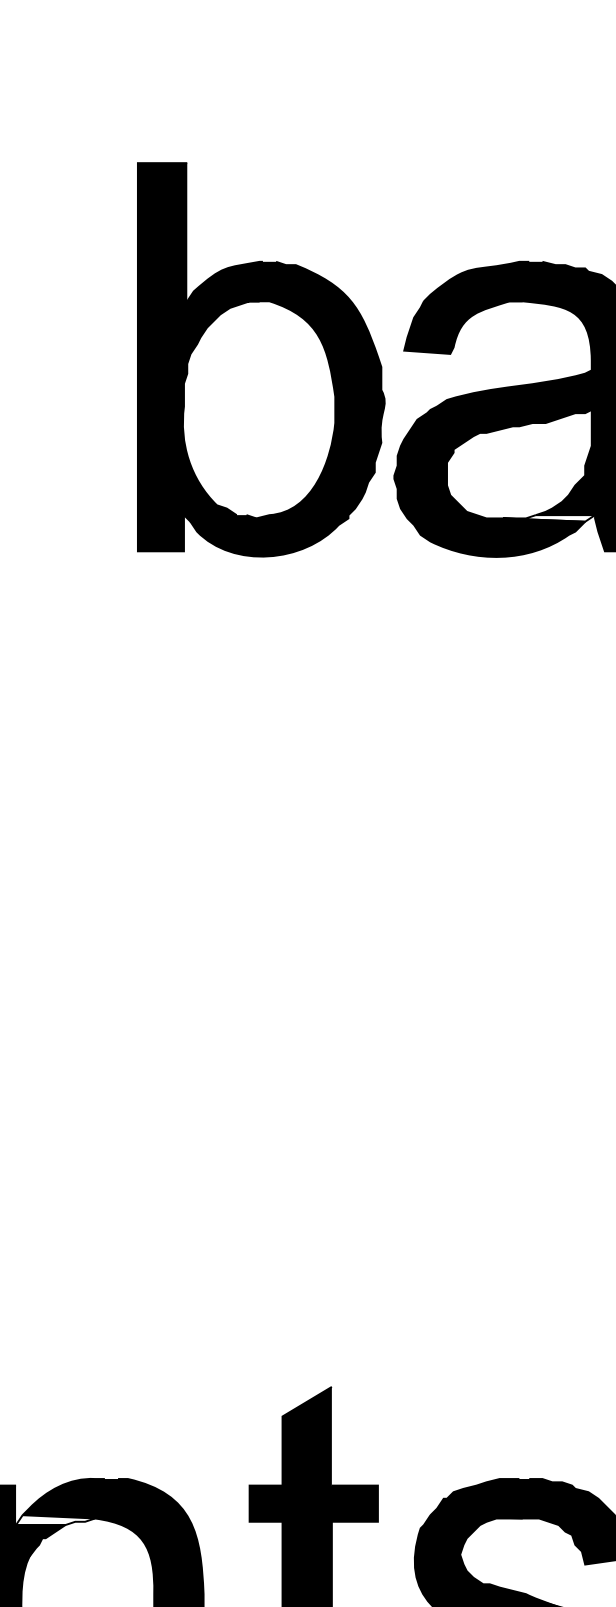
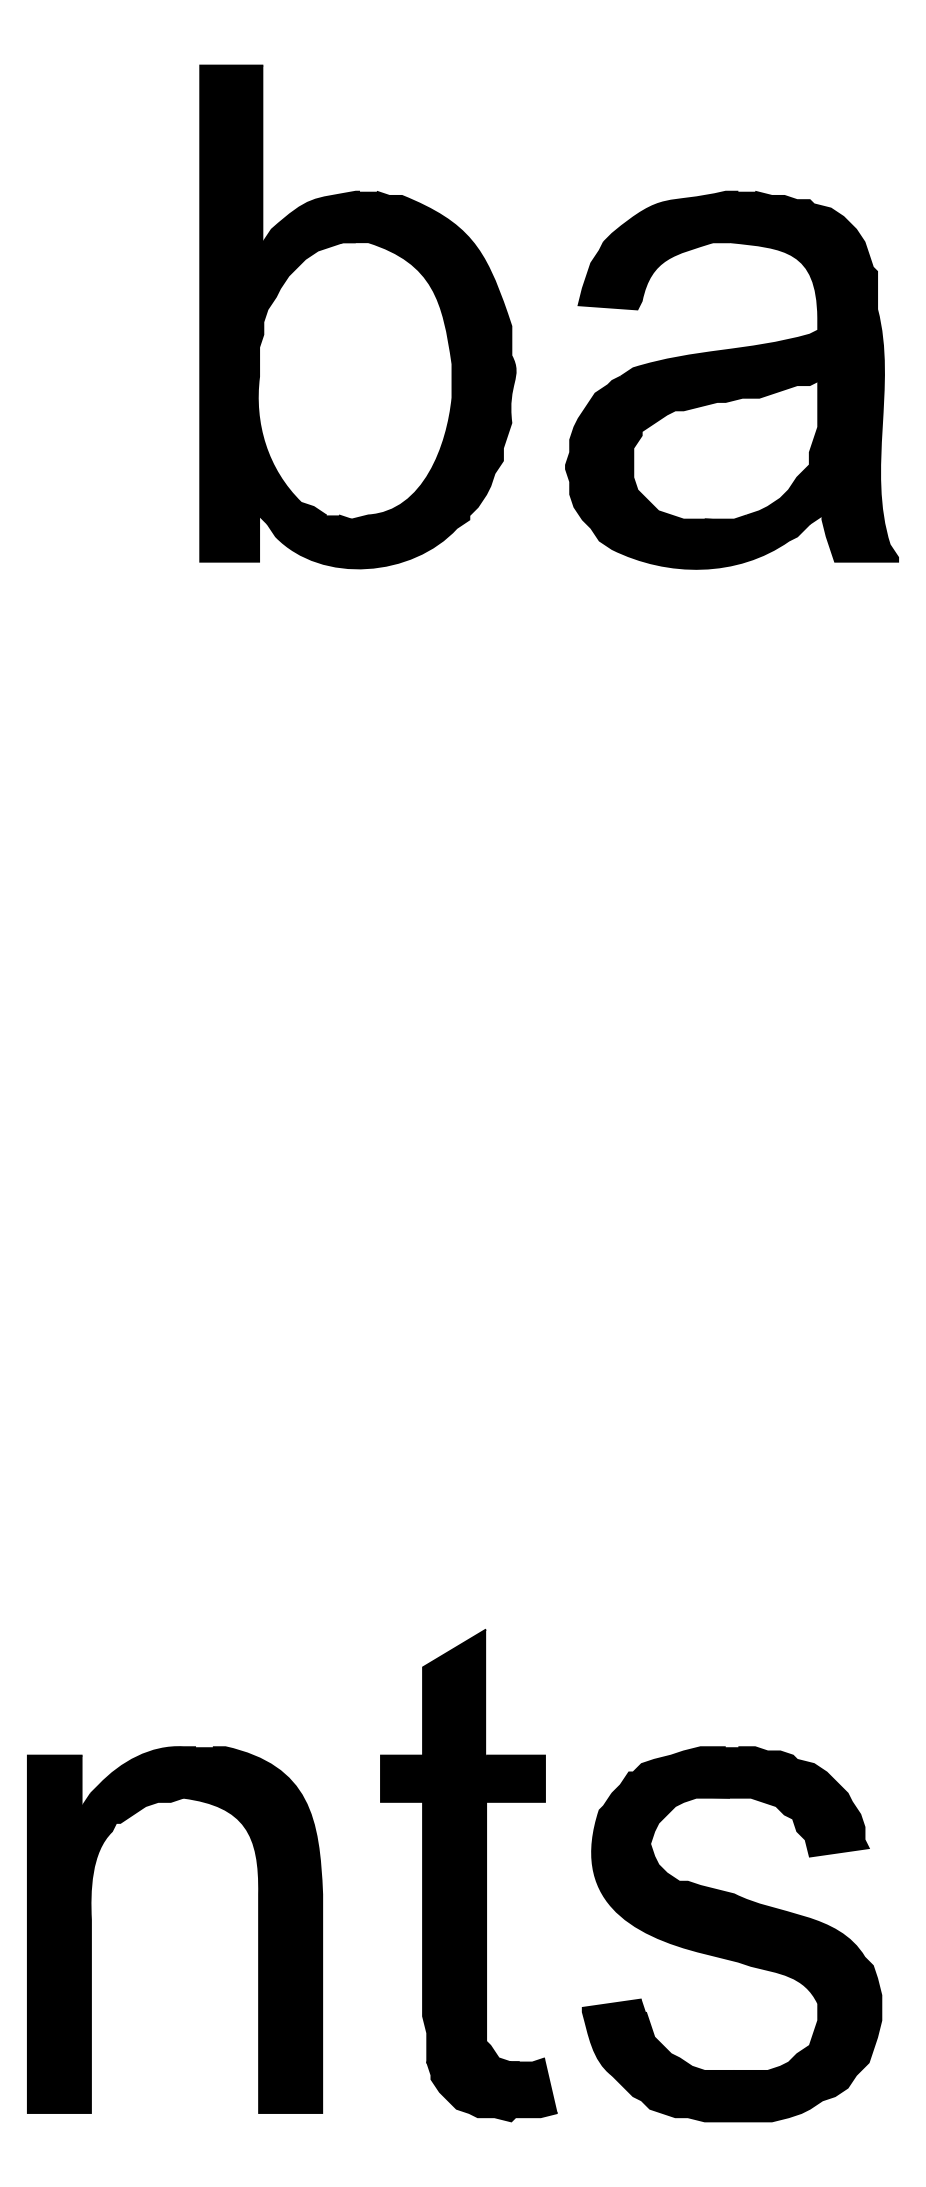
part: (260, 359) -> (357, 316), moved
fill: (548, 518) -> (763, 519), added
fill: (55, 1519) -> (132, 1799), added

